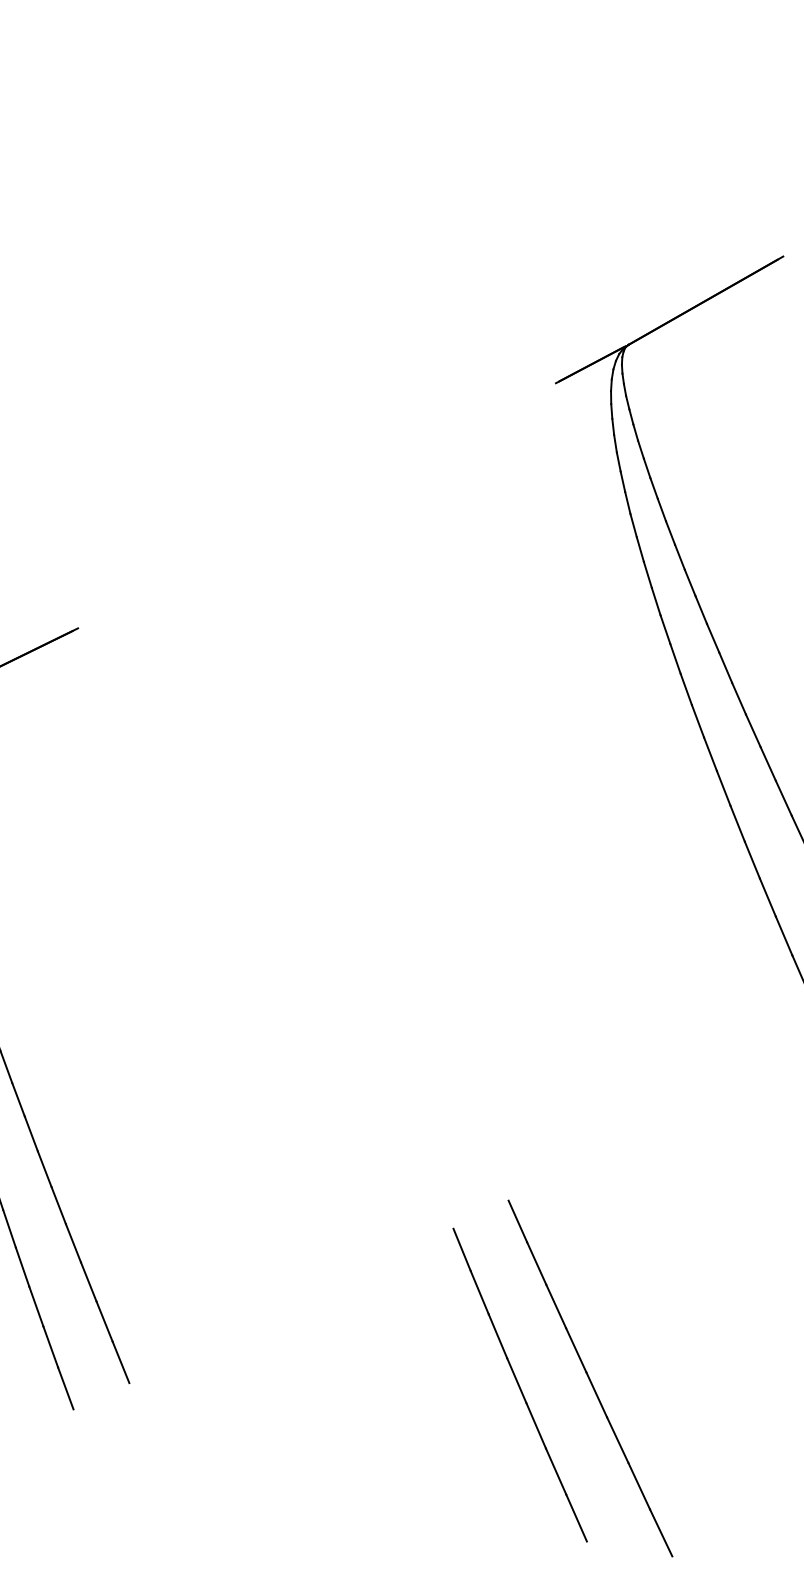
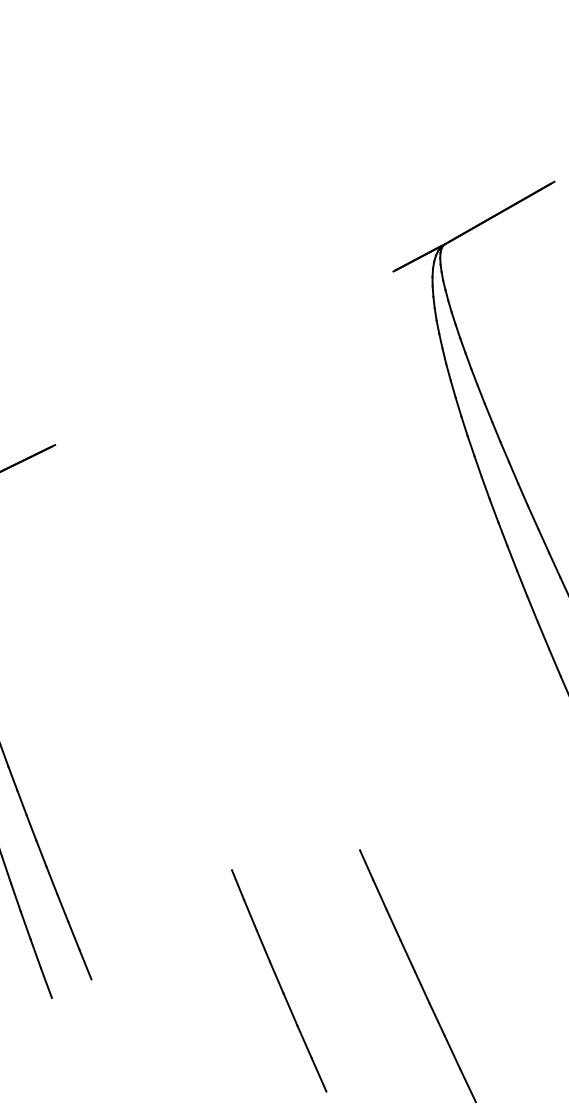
part: (520, 1384) -> (279, 980), moved

